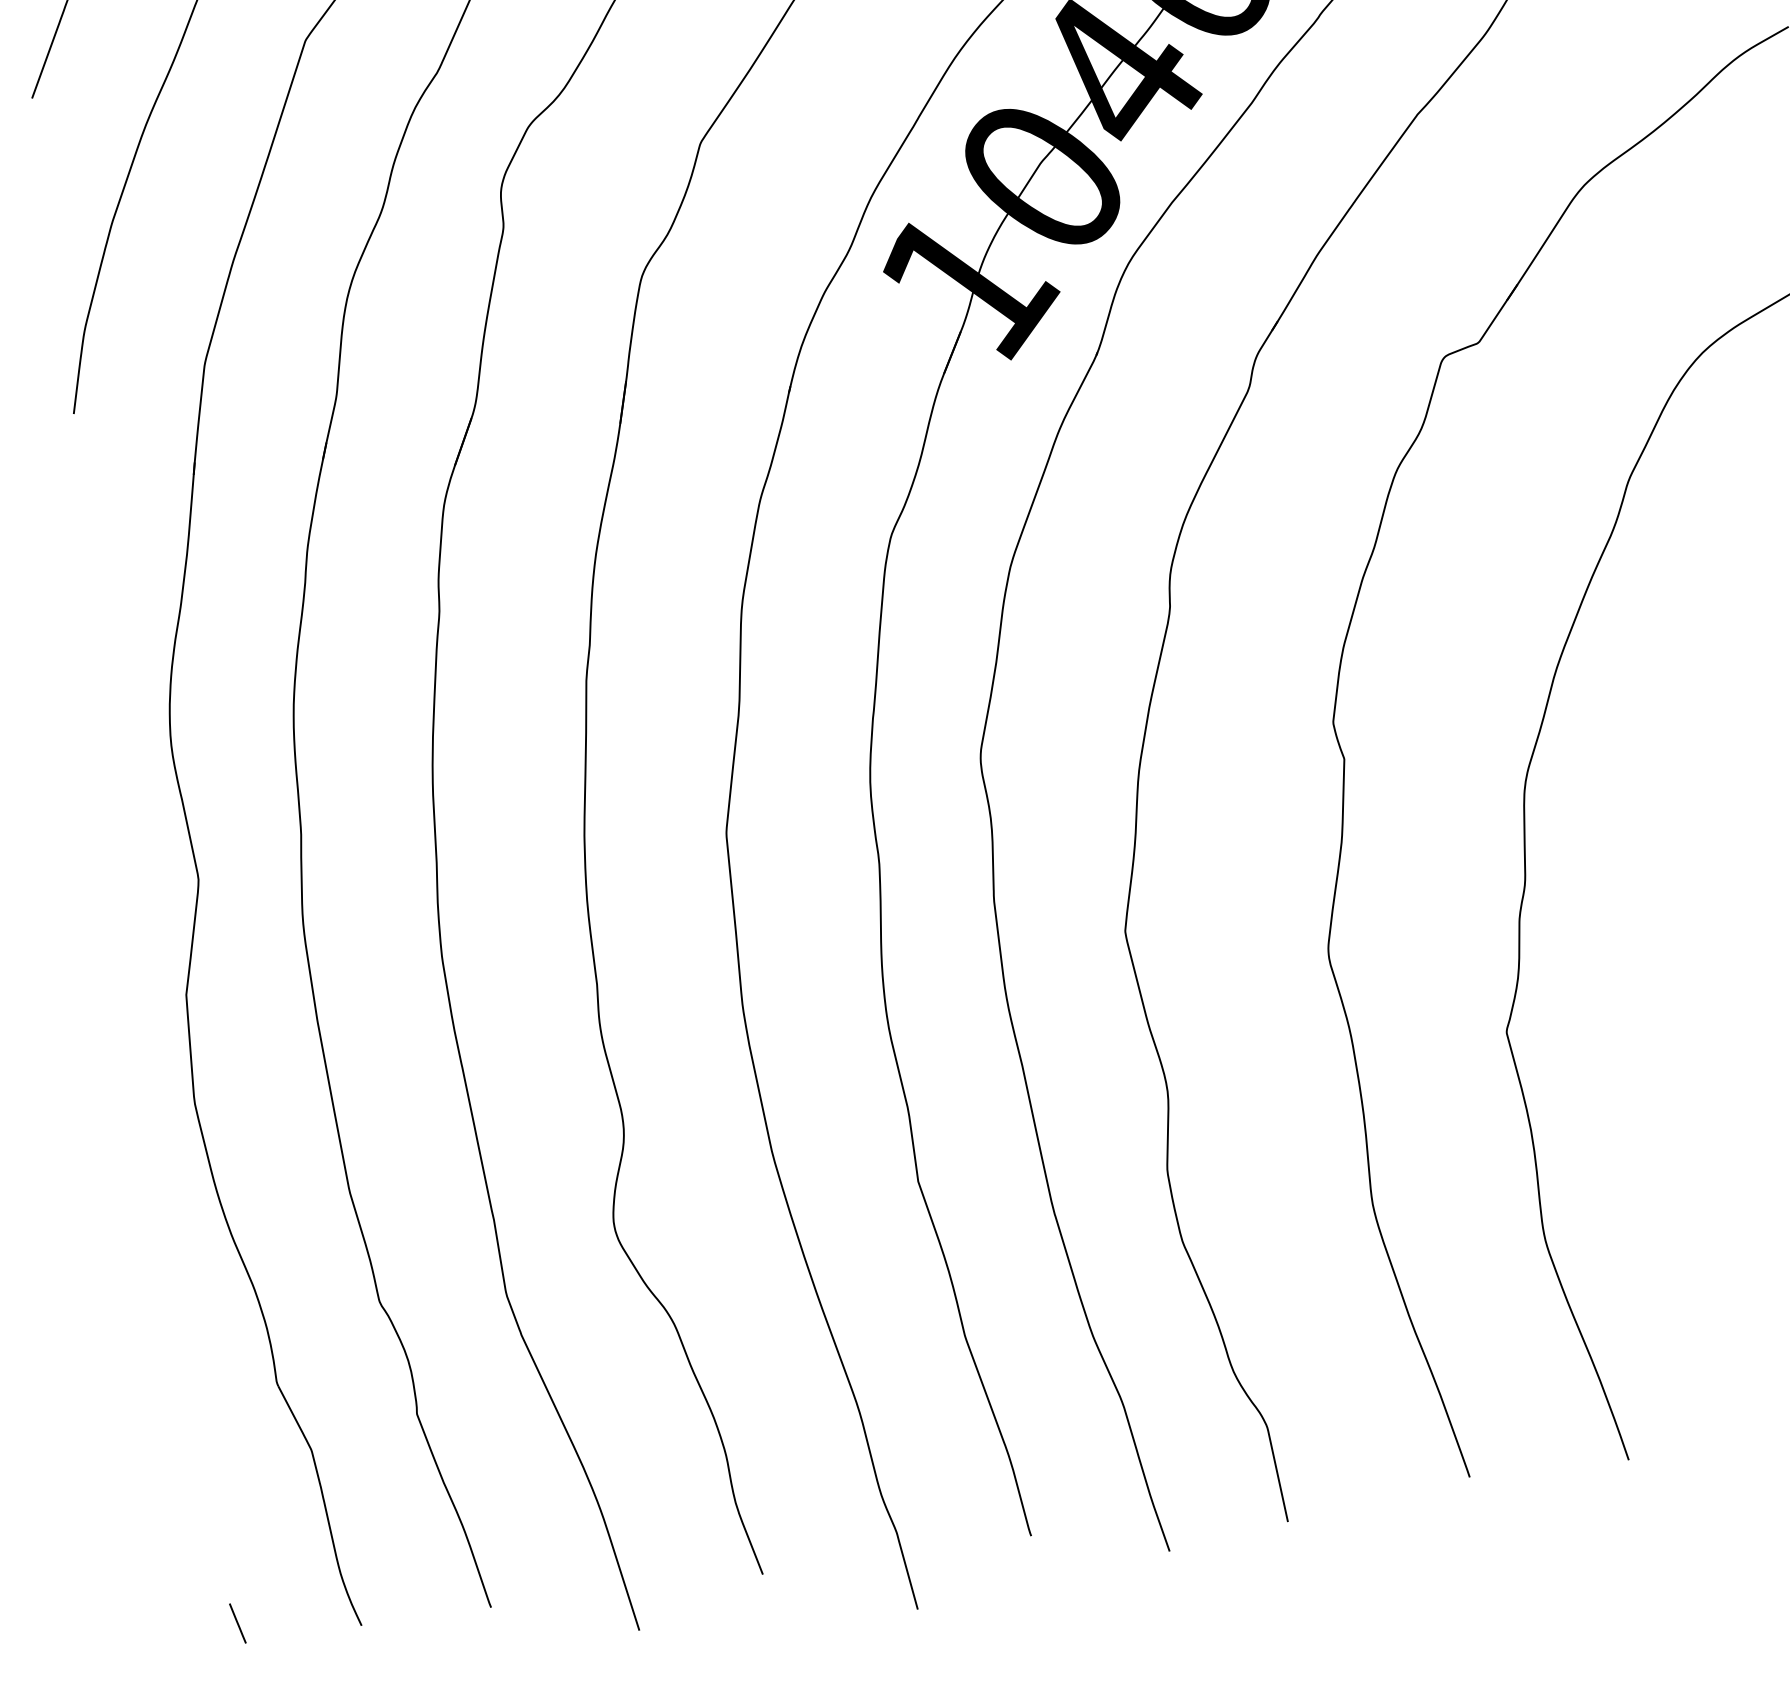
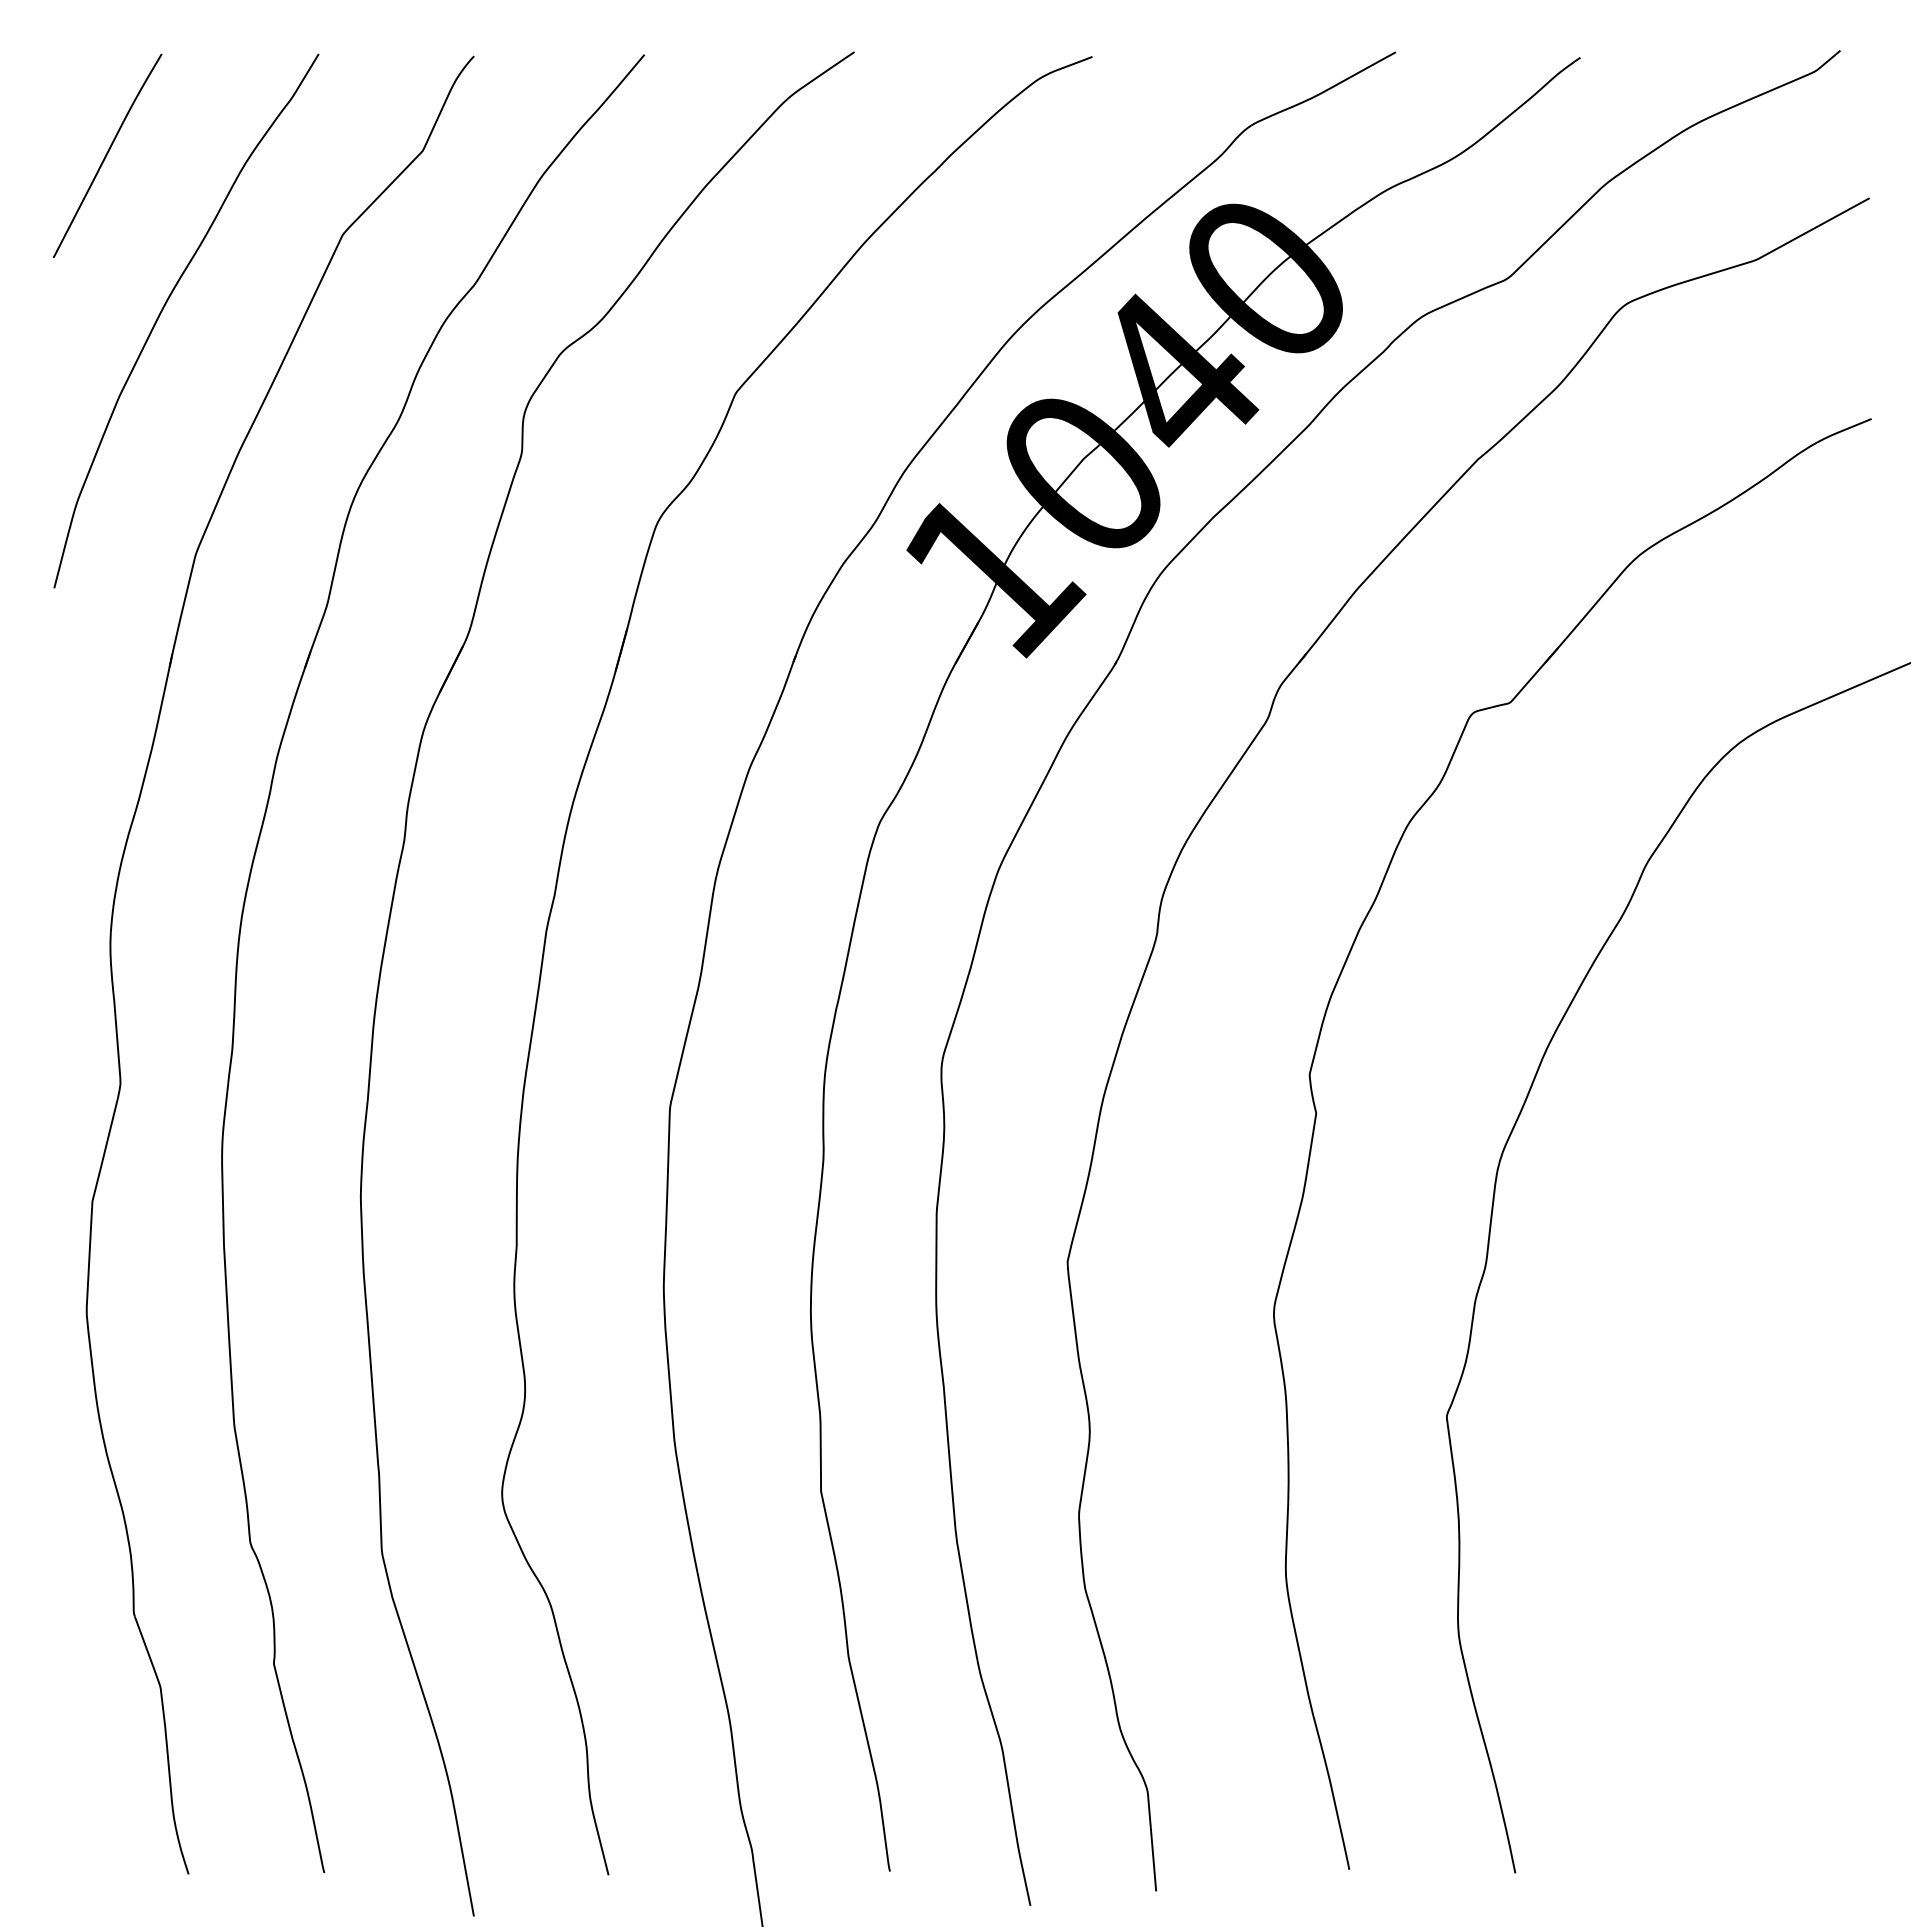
line: (237, 1623) -> (61, 1855), removed

